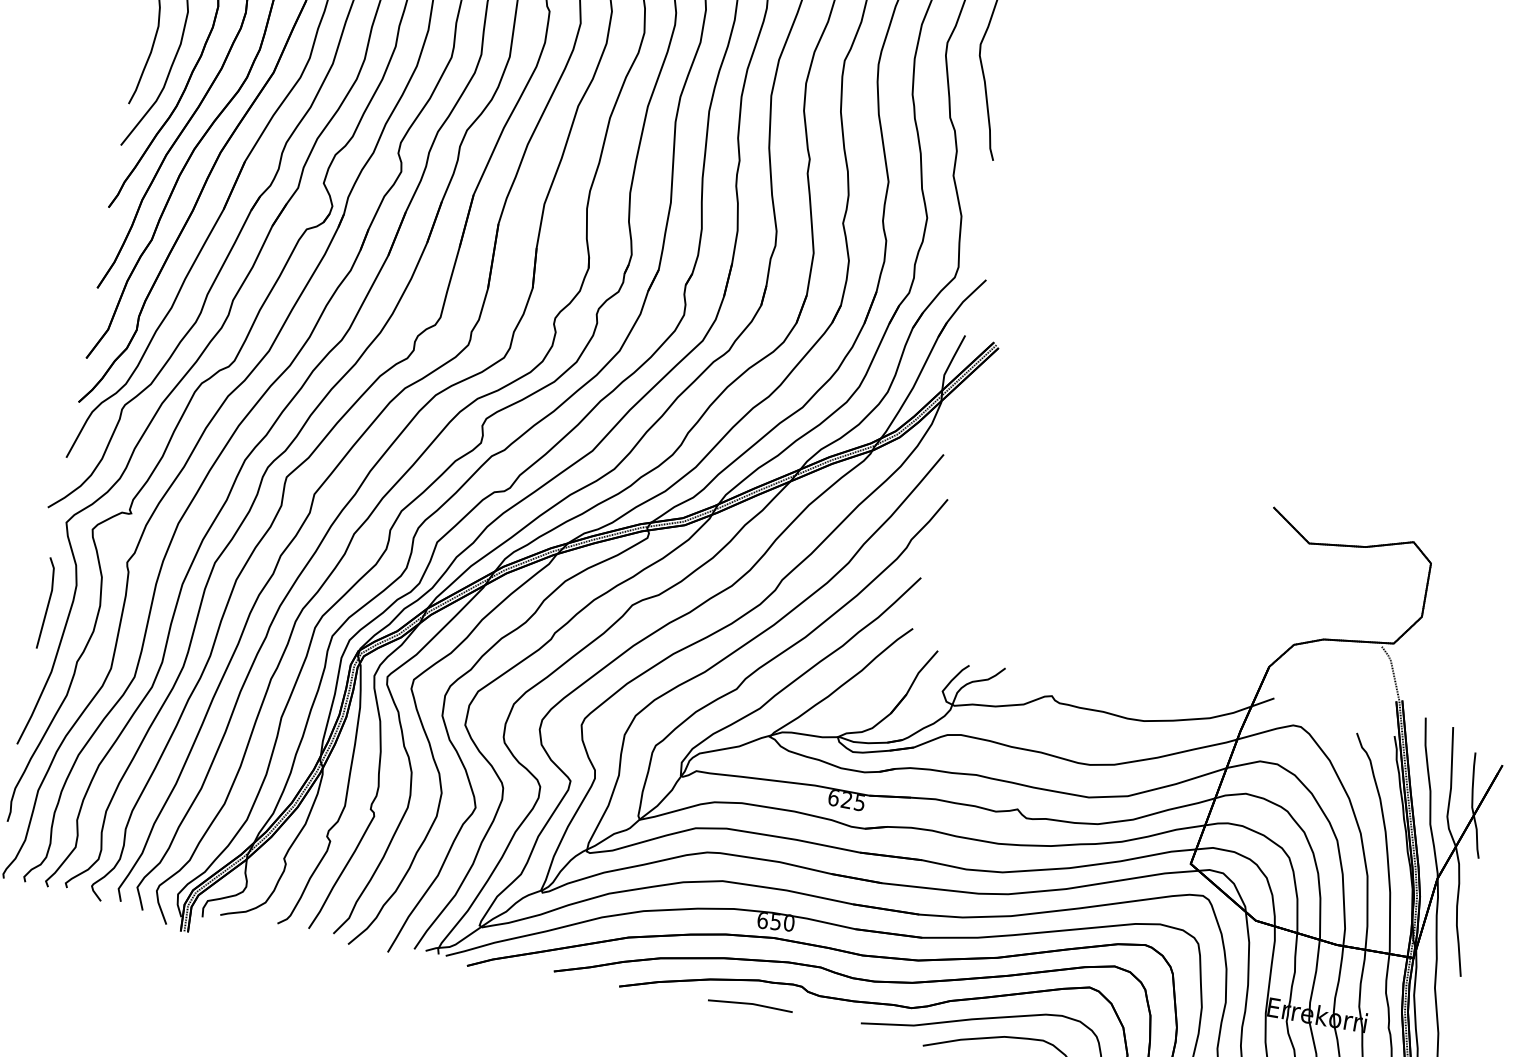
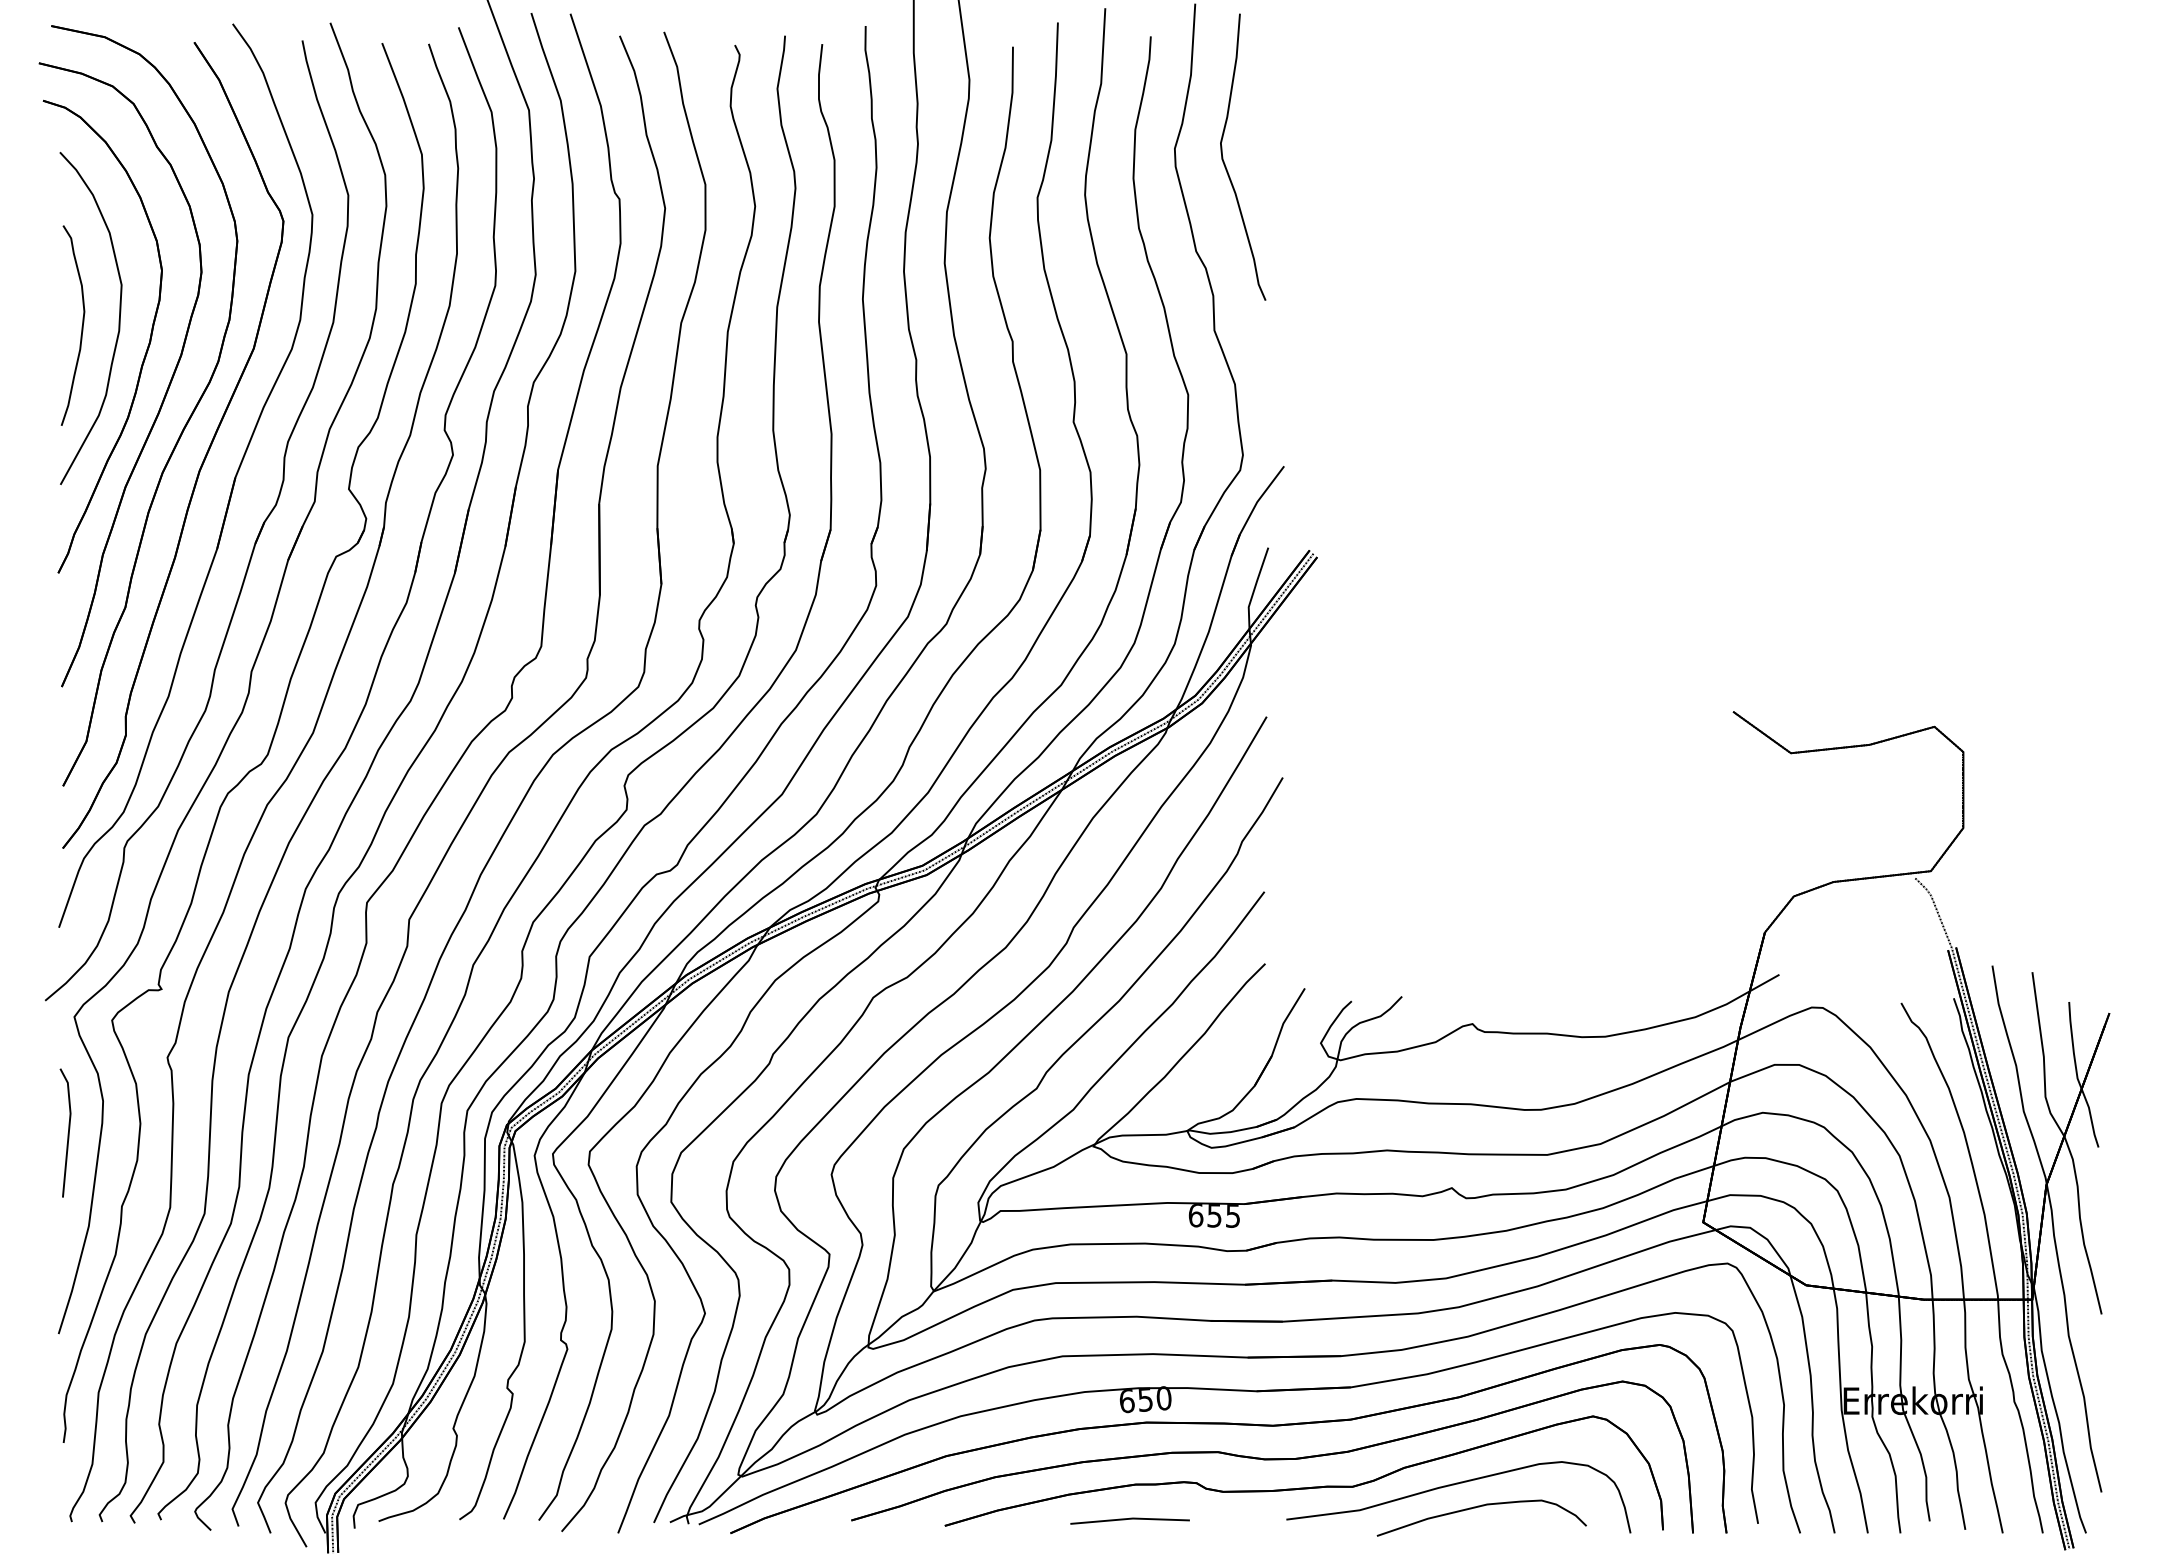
text: (846, 800) -> (1214, 1215), 625 -> 655

